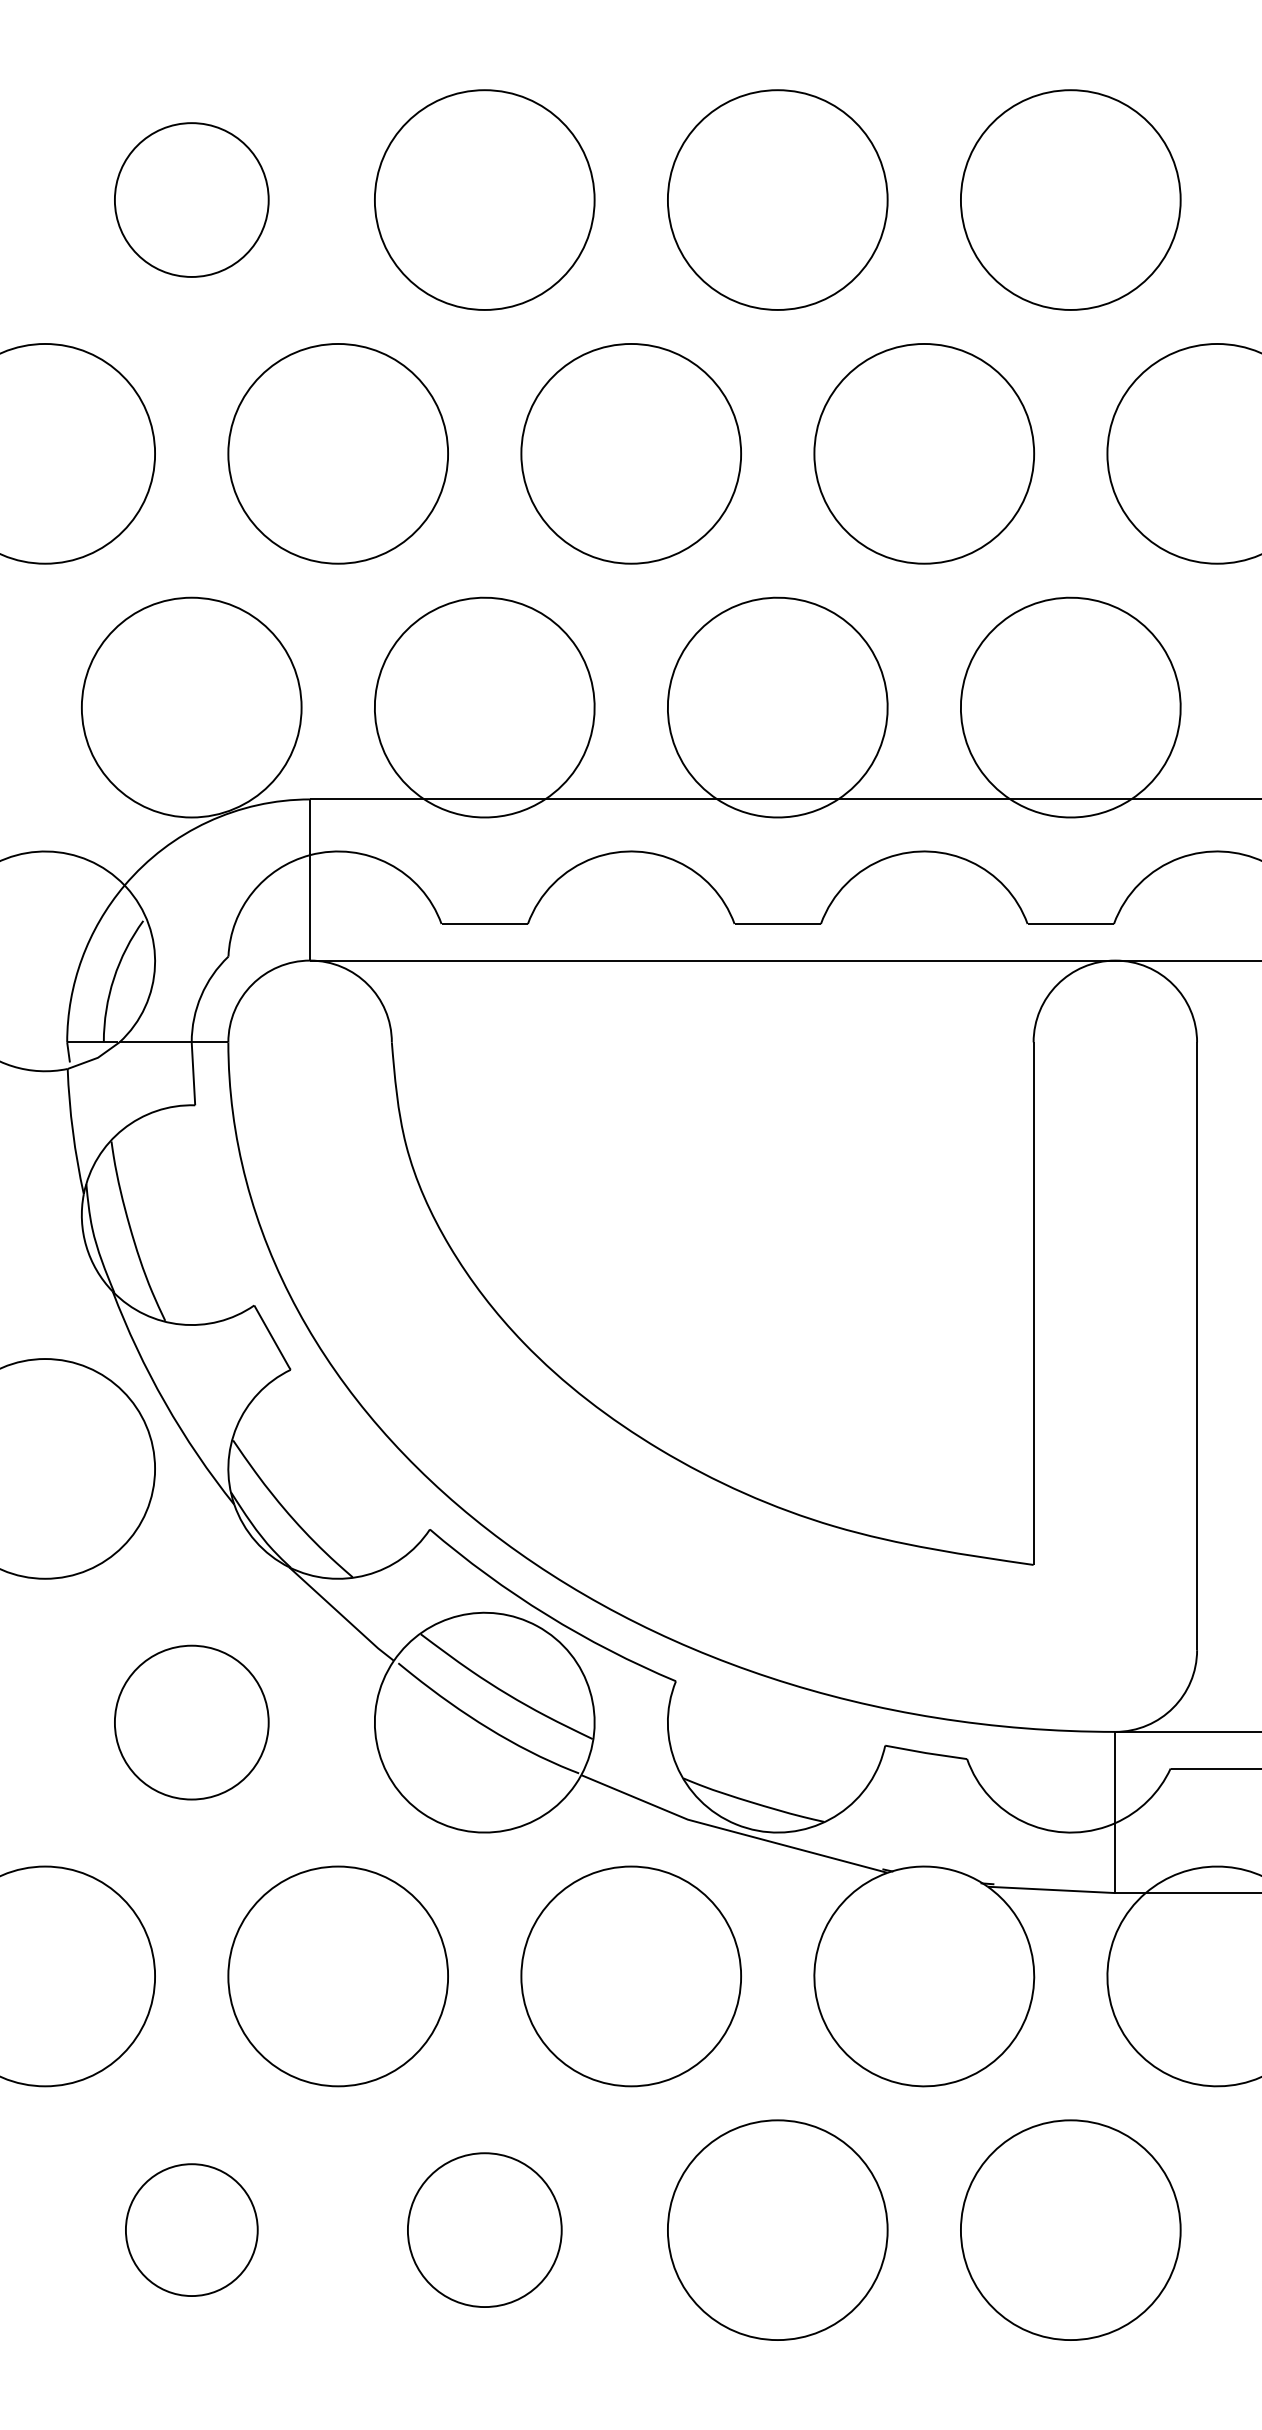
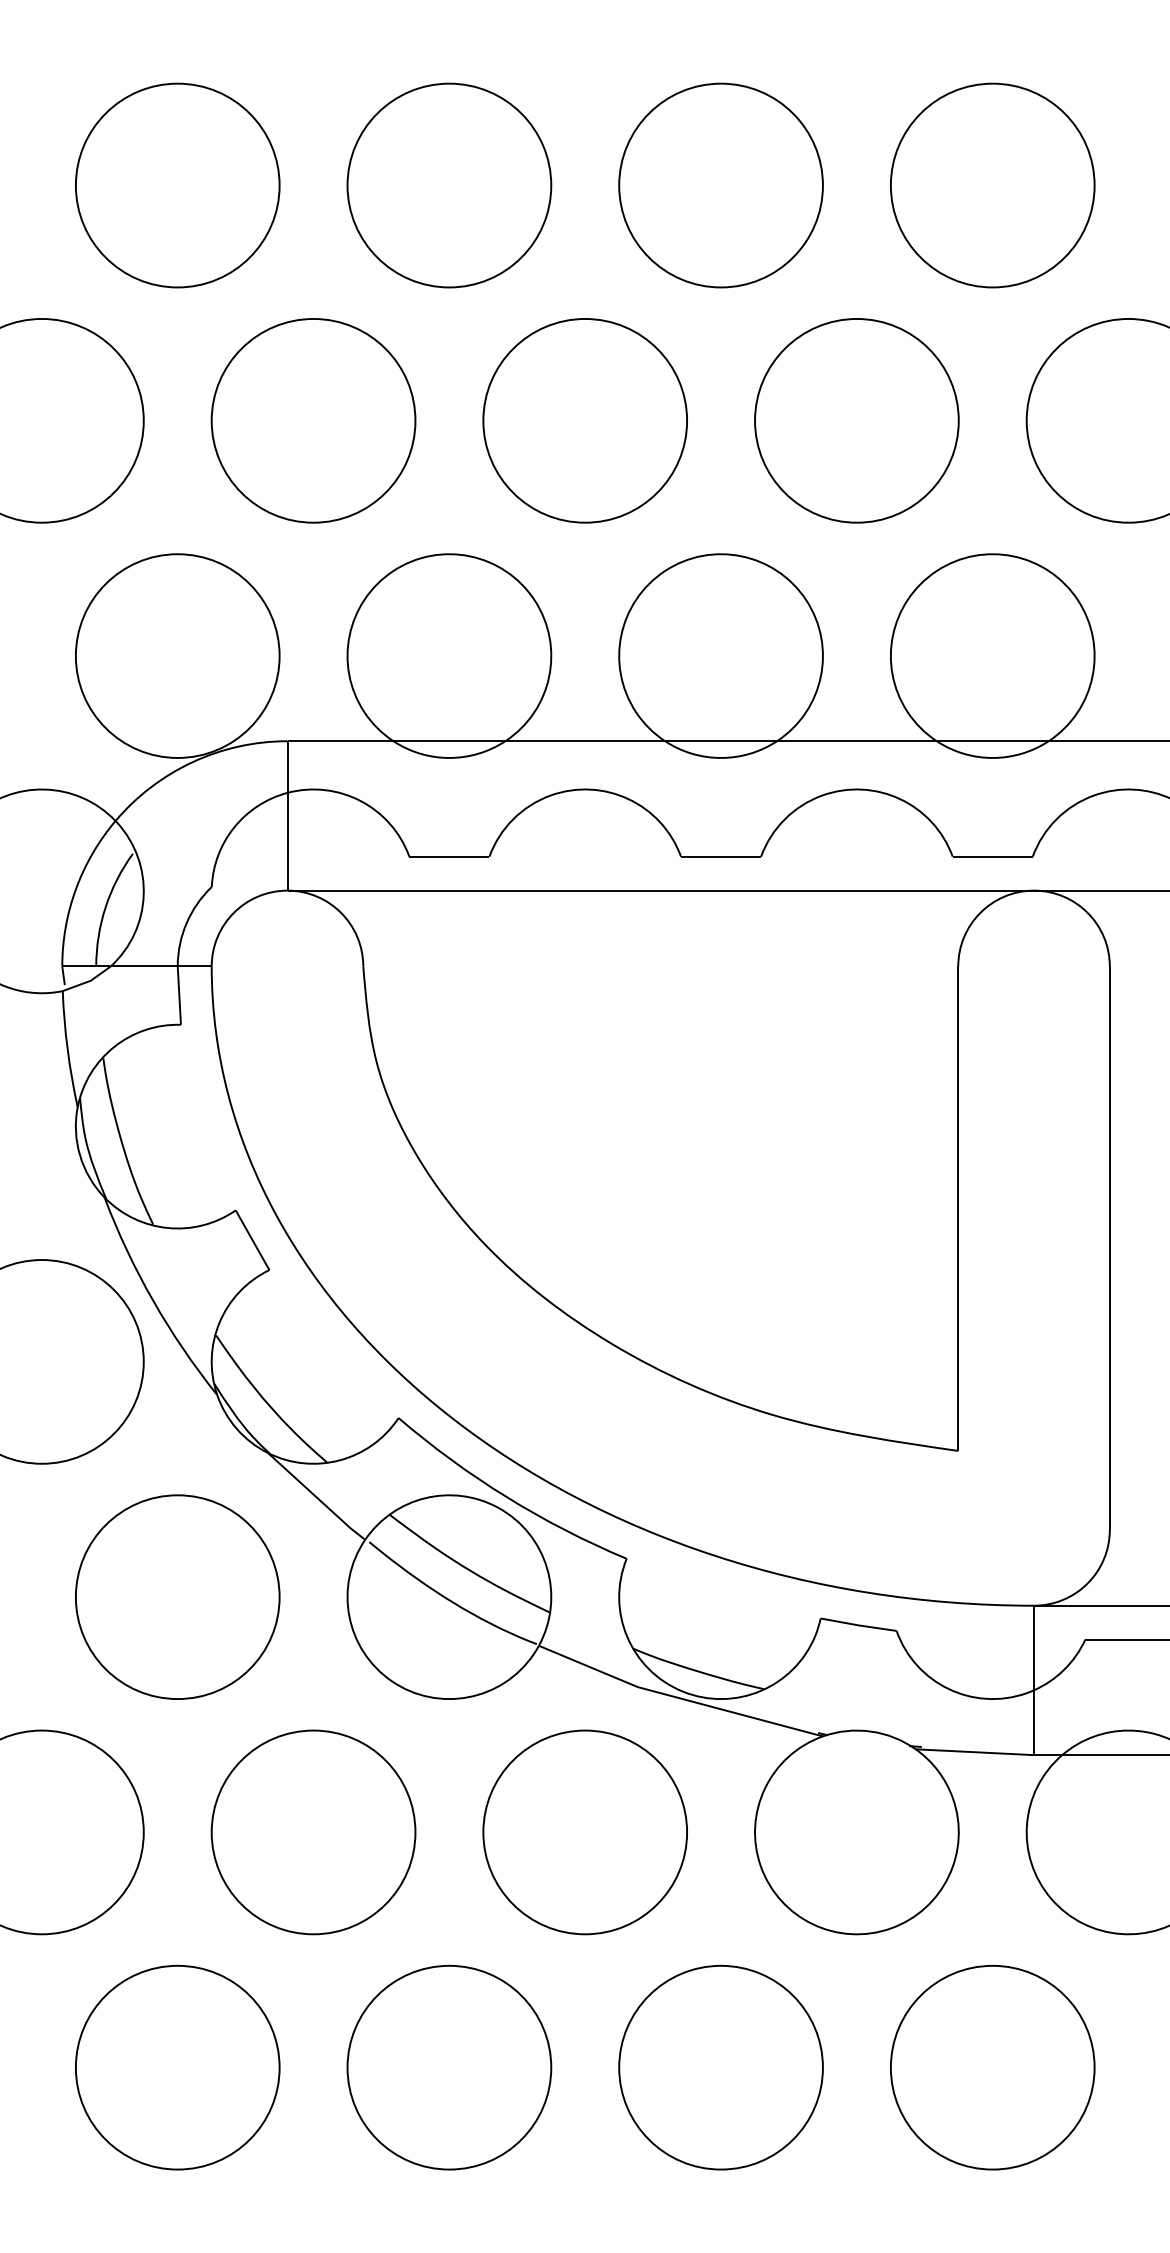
part: (191, 199) -> (177, 185), size x1.43
part: (191, 1722) -> (177, 1597), size x1.43
part: (191, 2229) -> (177, 2067), size x1.67
part: (484, 2229) -> (449, 2067), size x1.43

